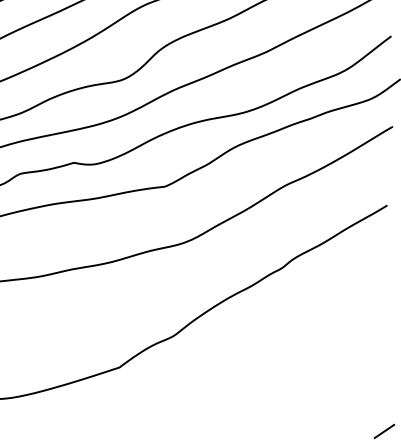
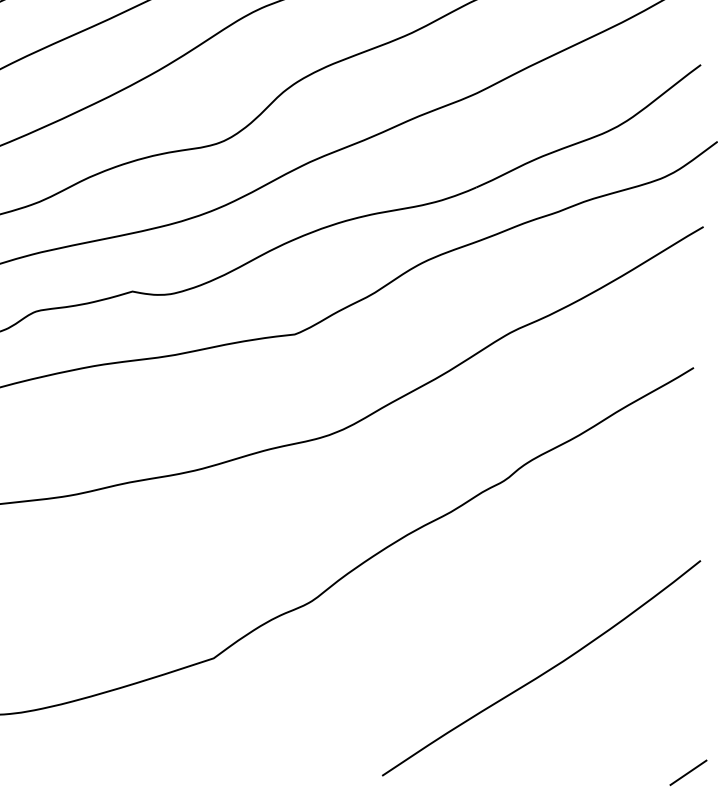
curve: (304, 374) -> (545, 670), added

